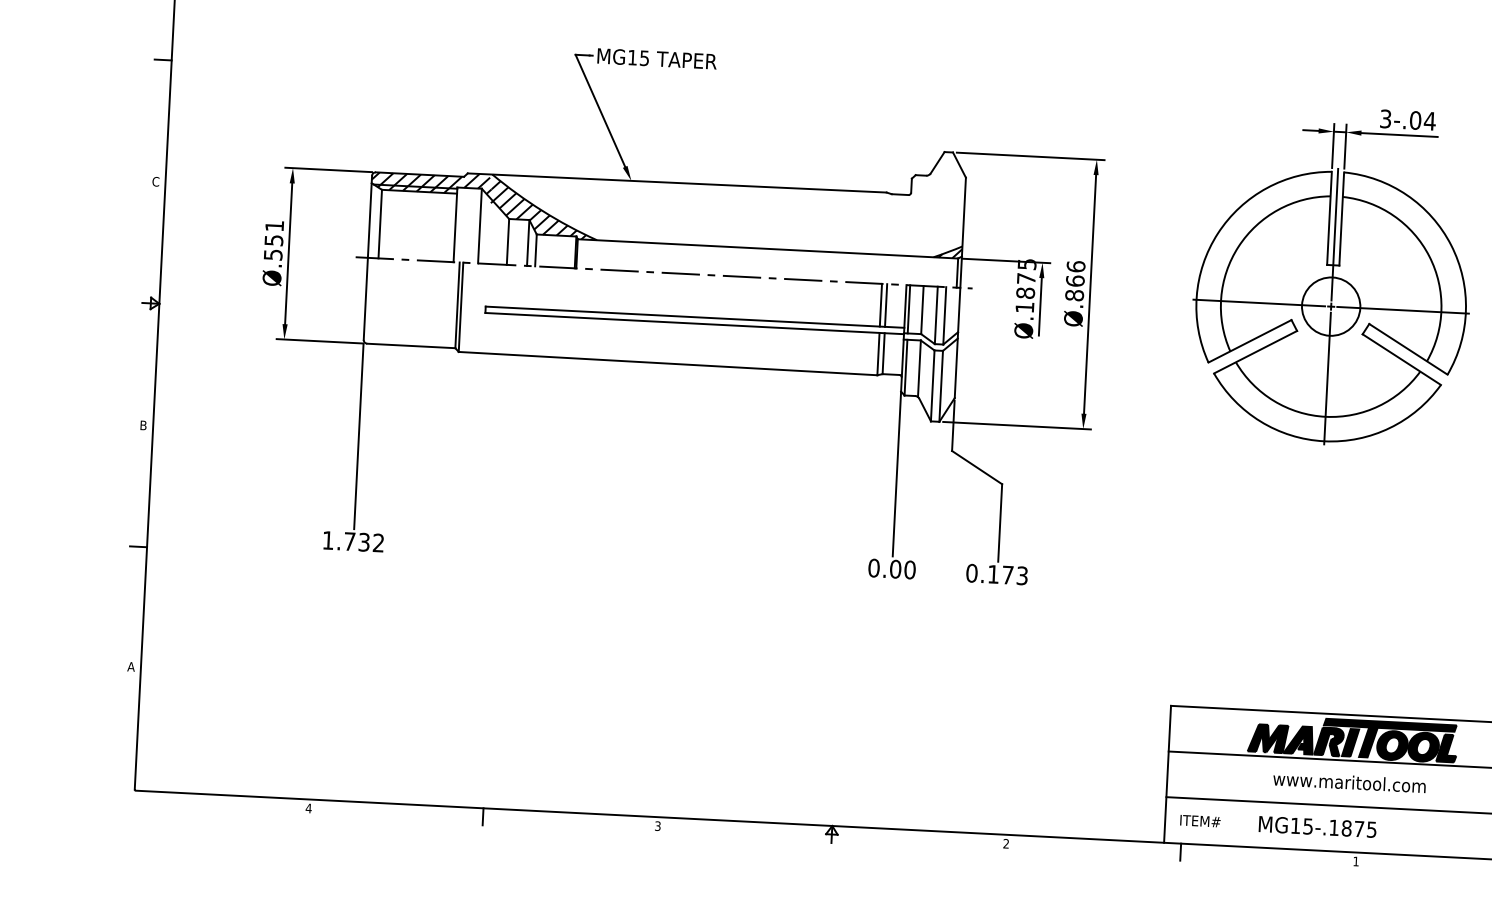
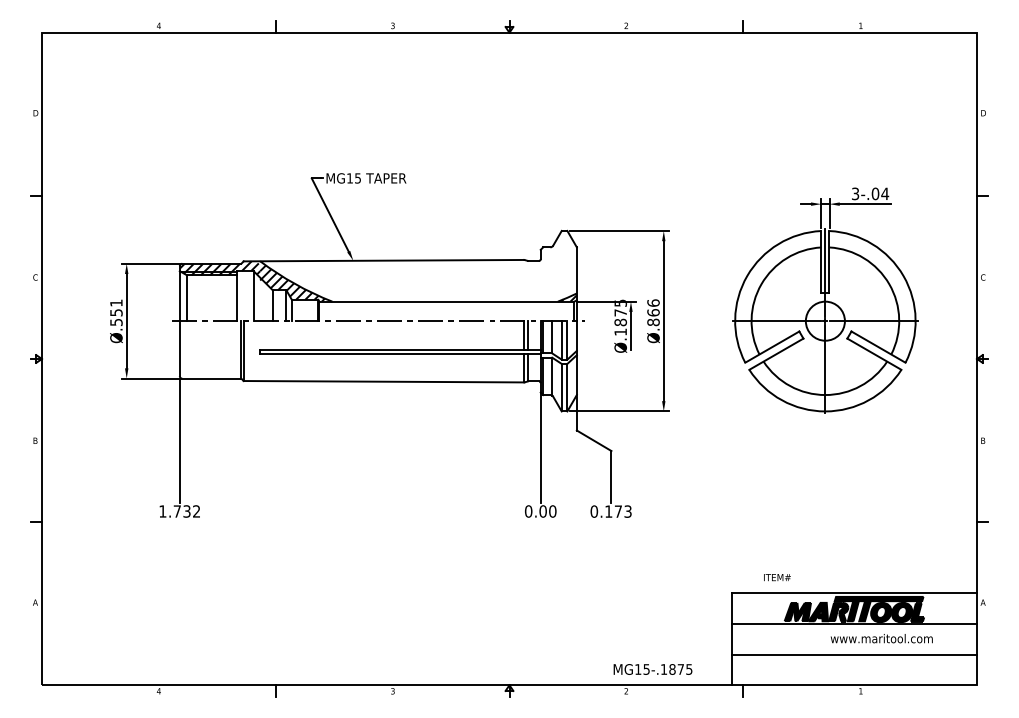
text: (1349, 782) -> (881, 638), moved
text: (1200, 821) -> (777, 577), moved
text: (1316, 826) -> (652, 669), moved

